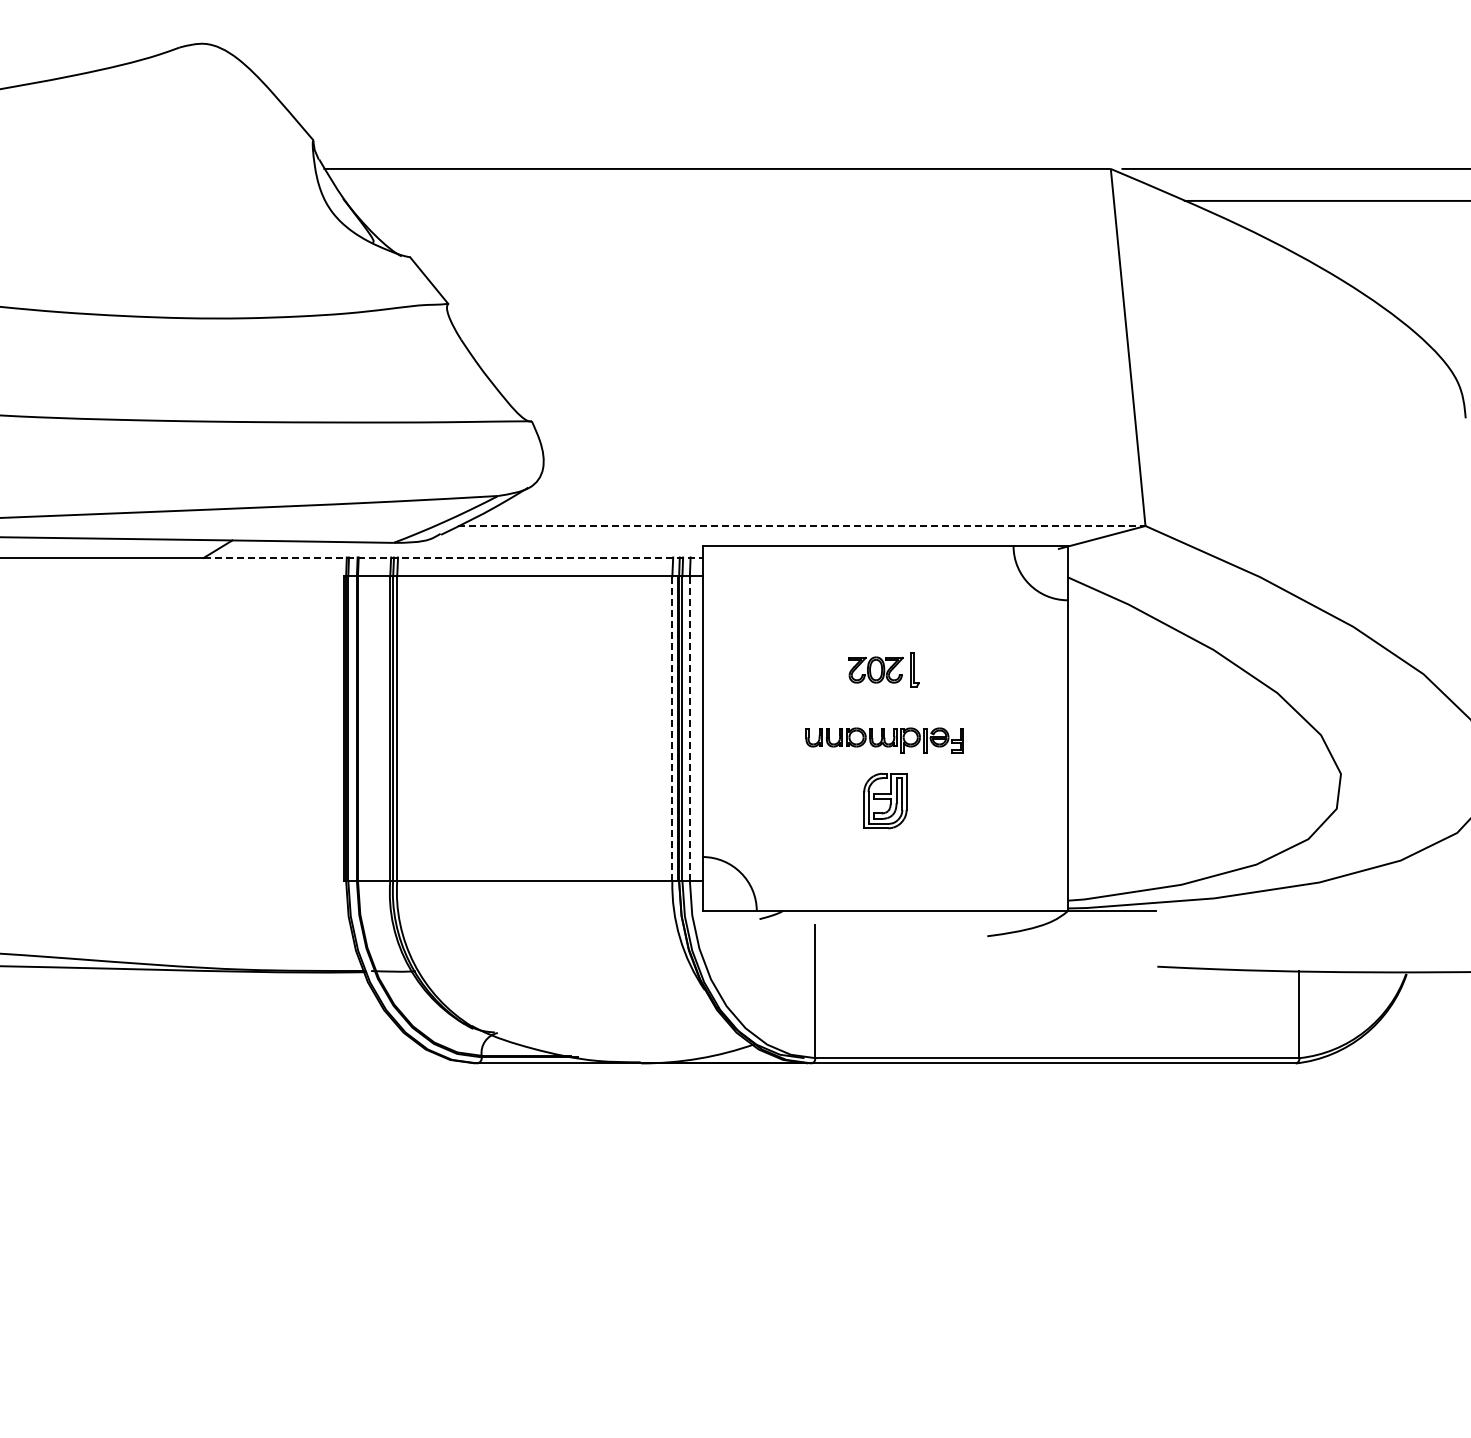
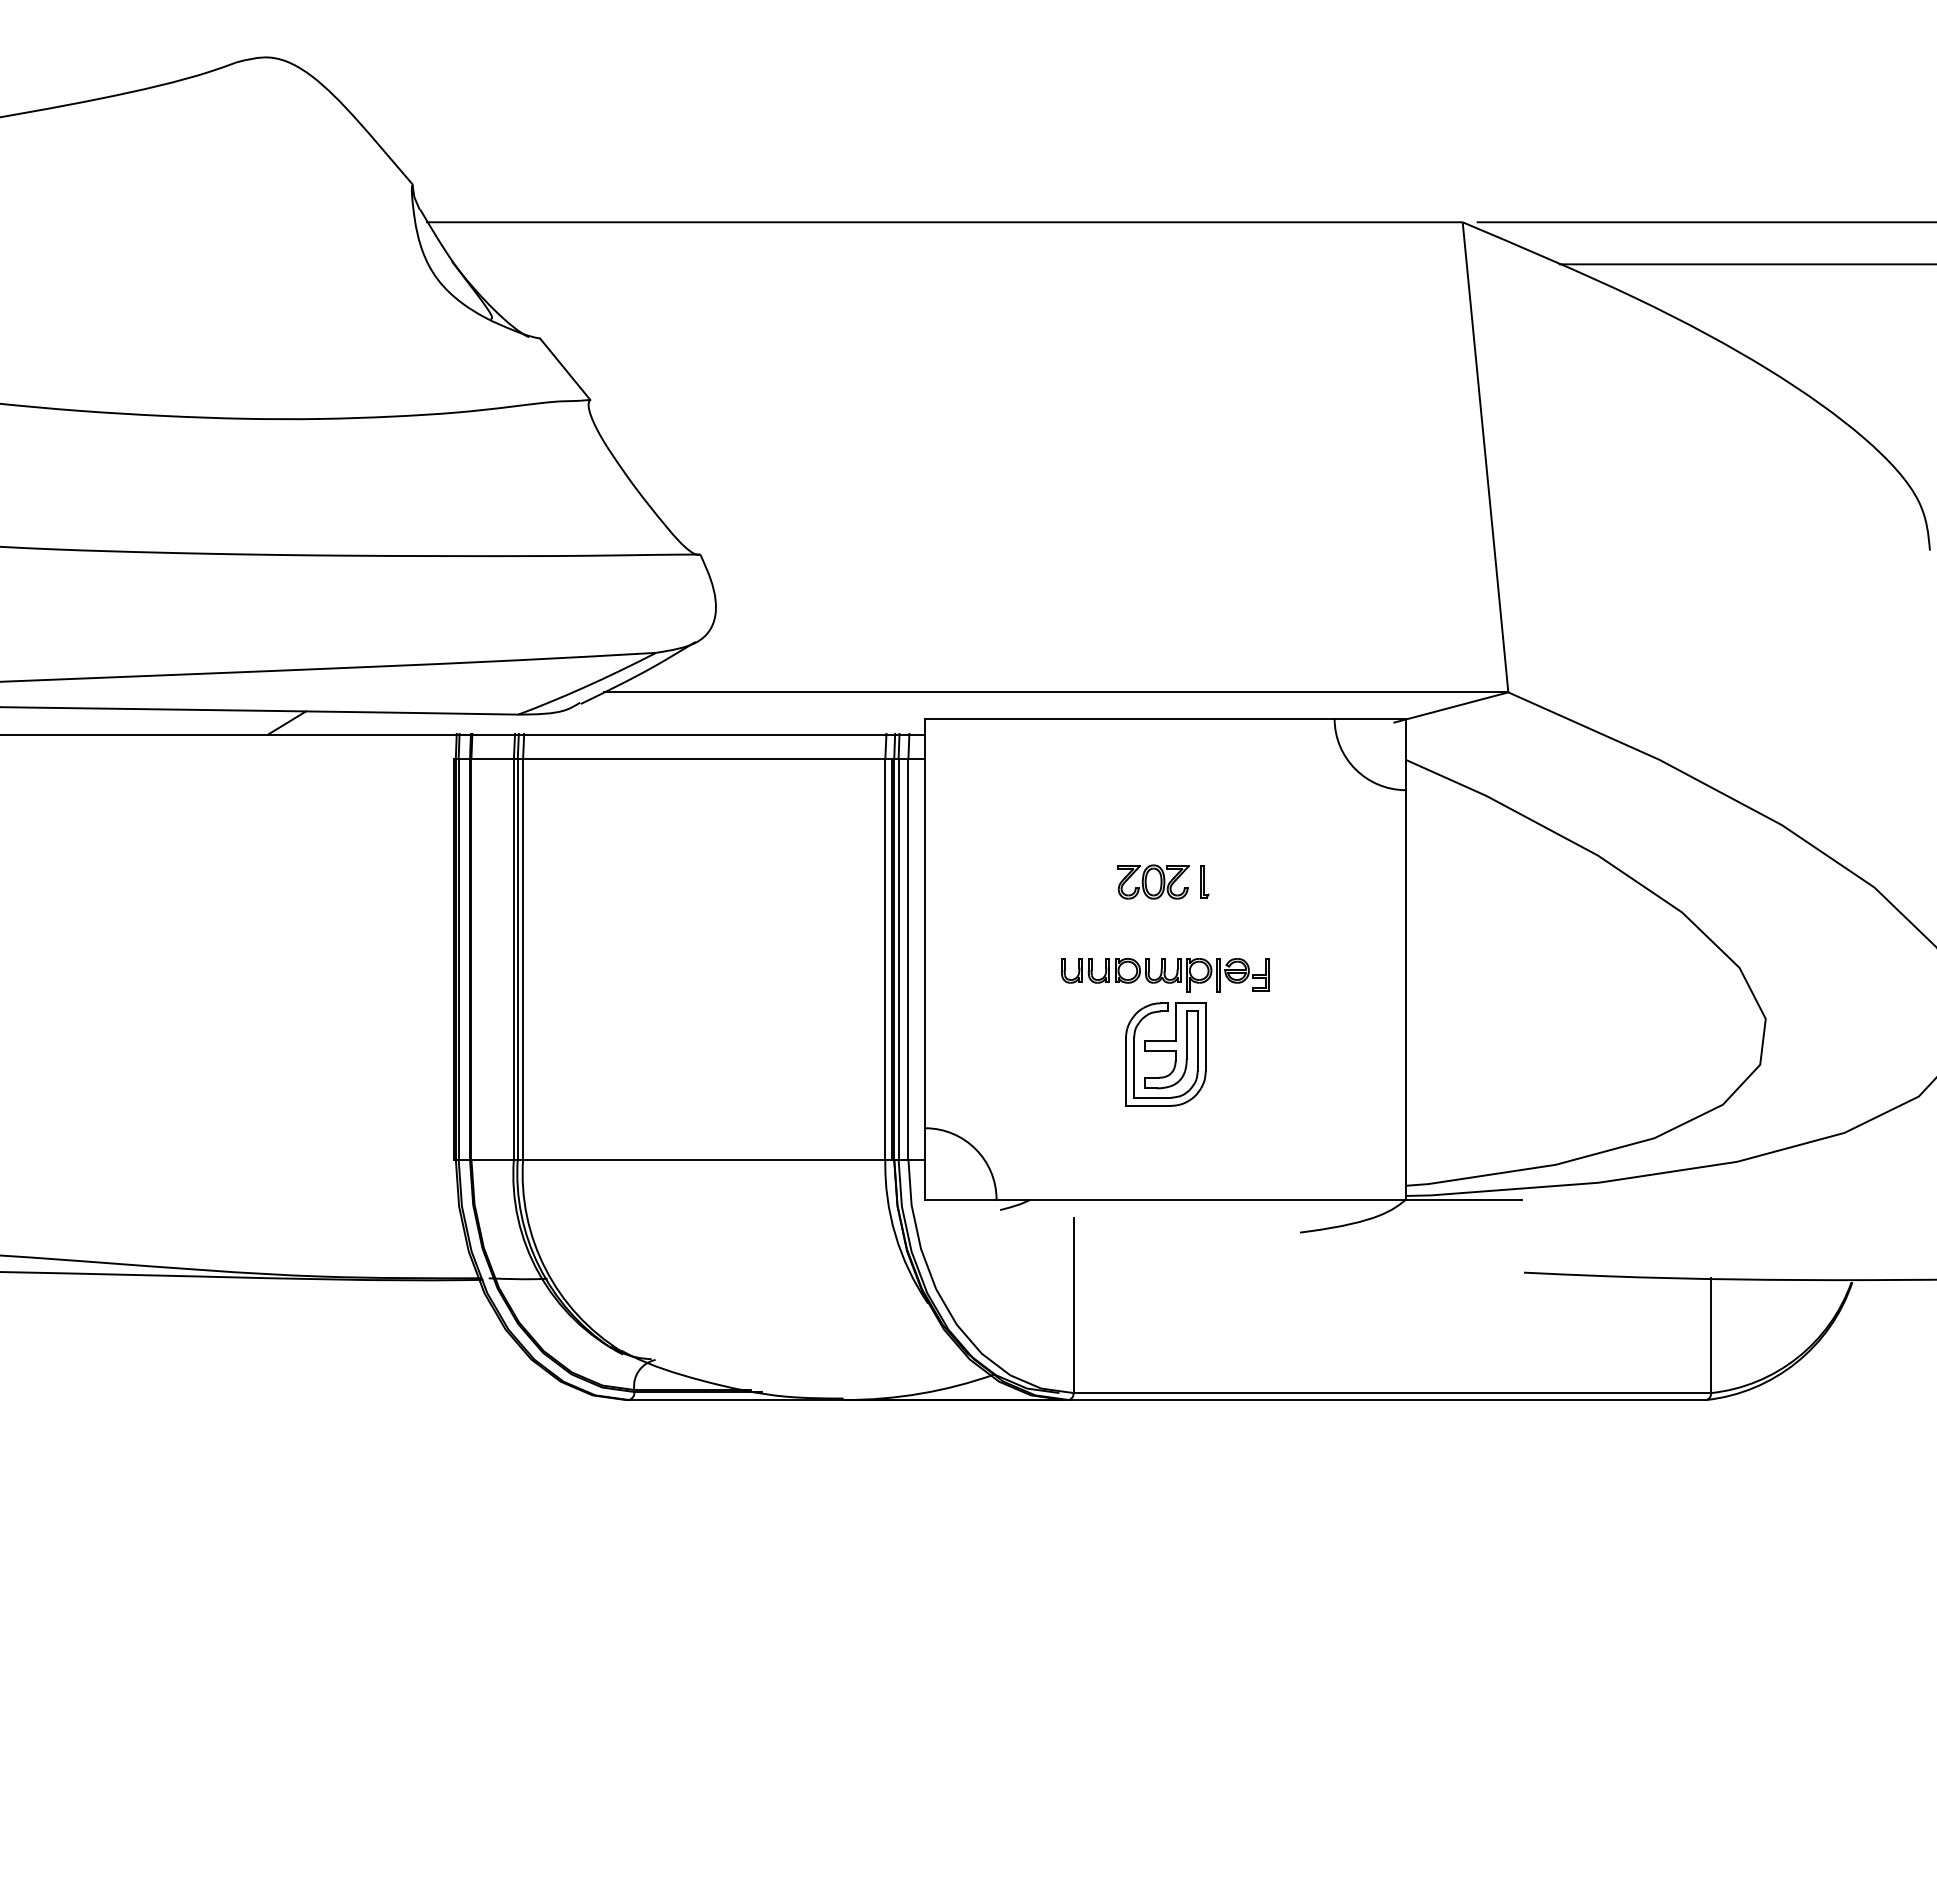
line: (801, 526) -> (1055, 693), dashed -> solid
line: (453, 557) -> (597, 733), dashed -> solid
part: (914, 670) -> (1204, 882), size x0.71
line: (672, 728) -> (885, 959), dashed -> solid
line: (689, 728) -> (907, 959), dashed -> solid
part: (885, 800) -> (1166, 1053), size x1.43

